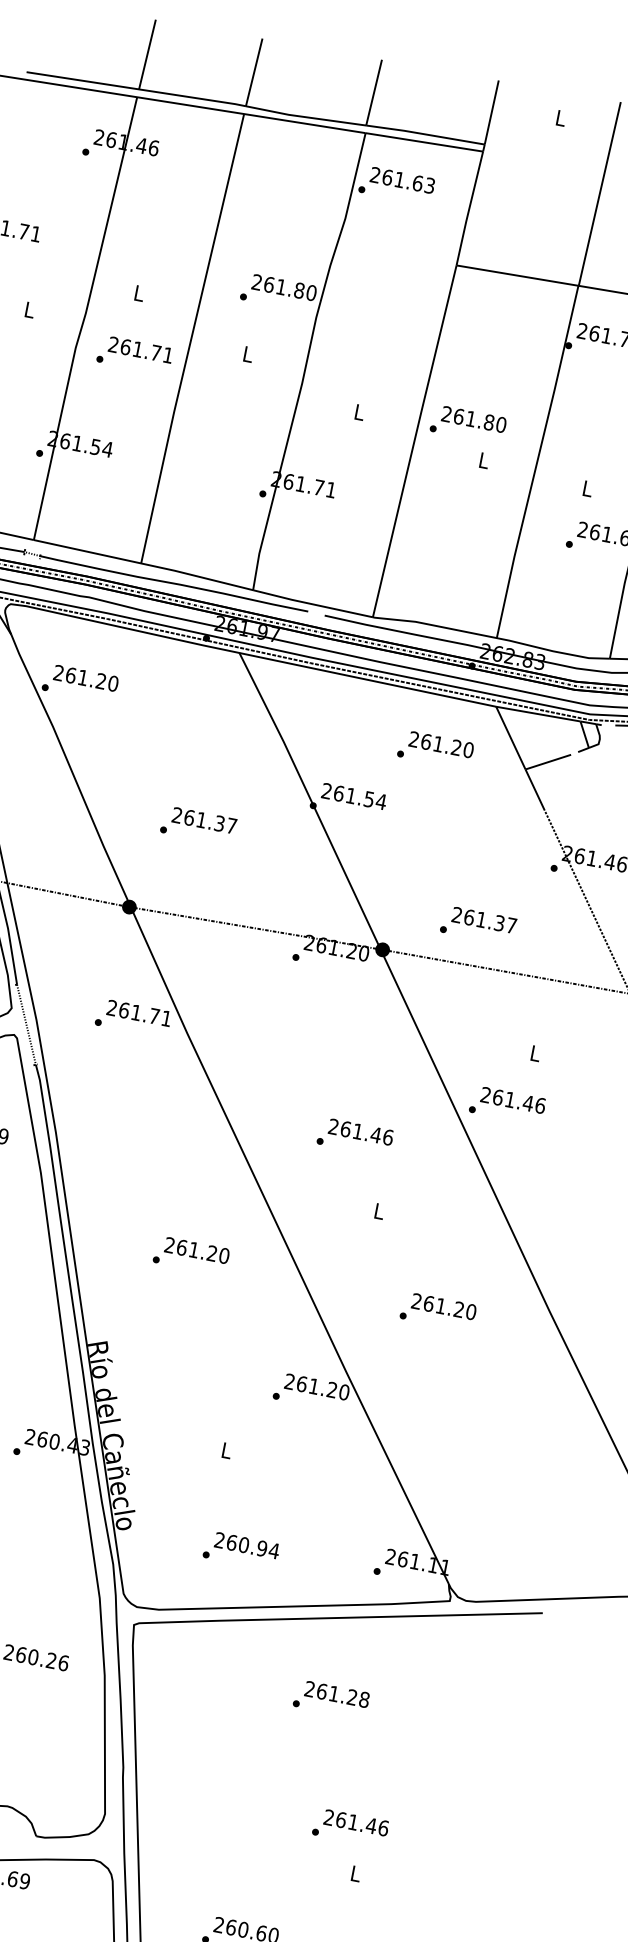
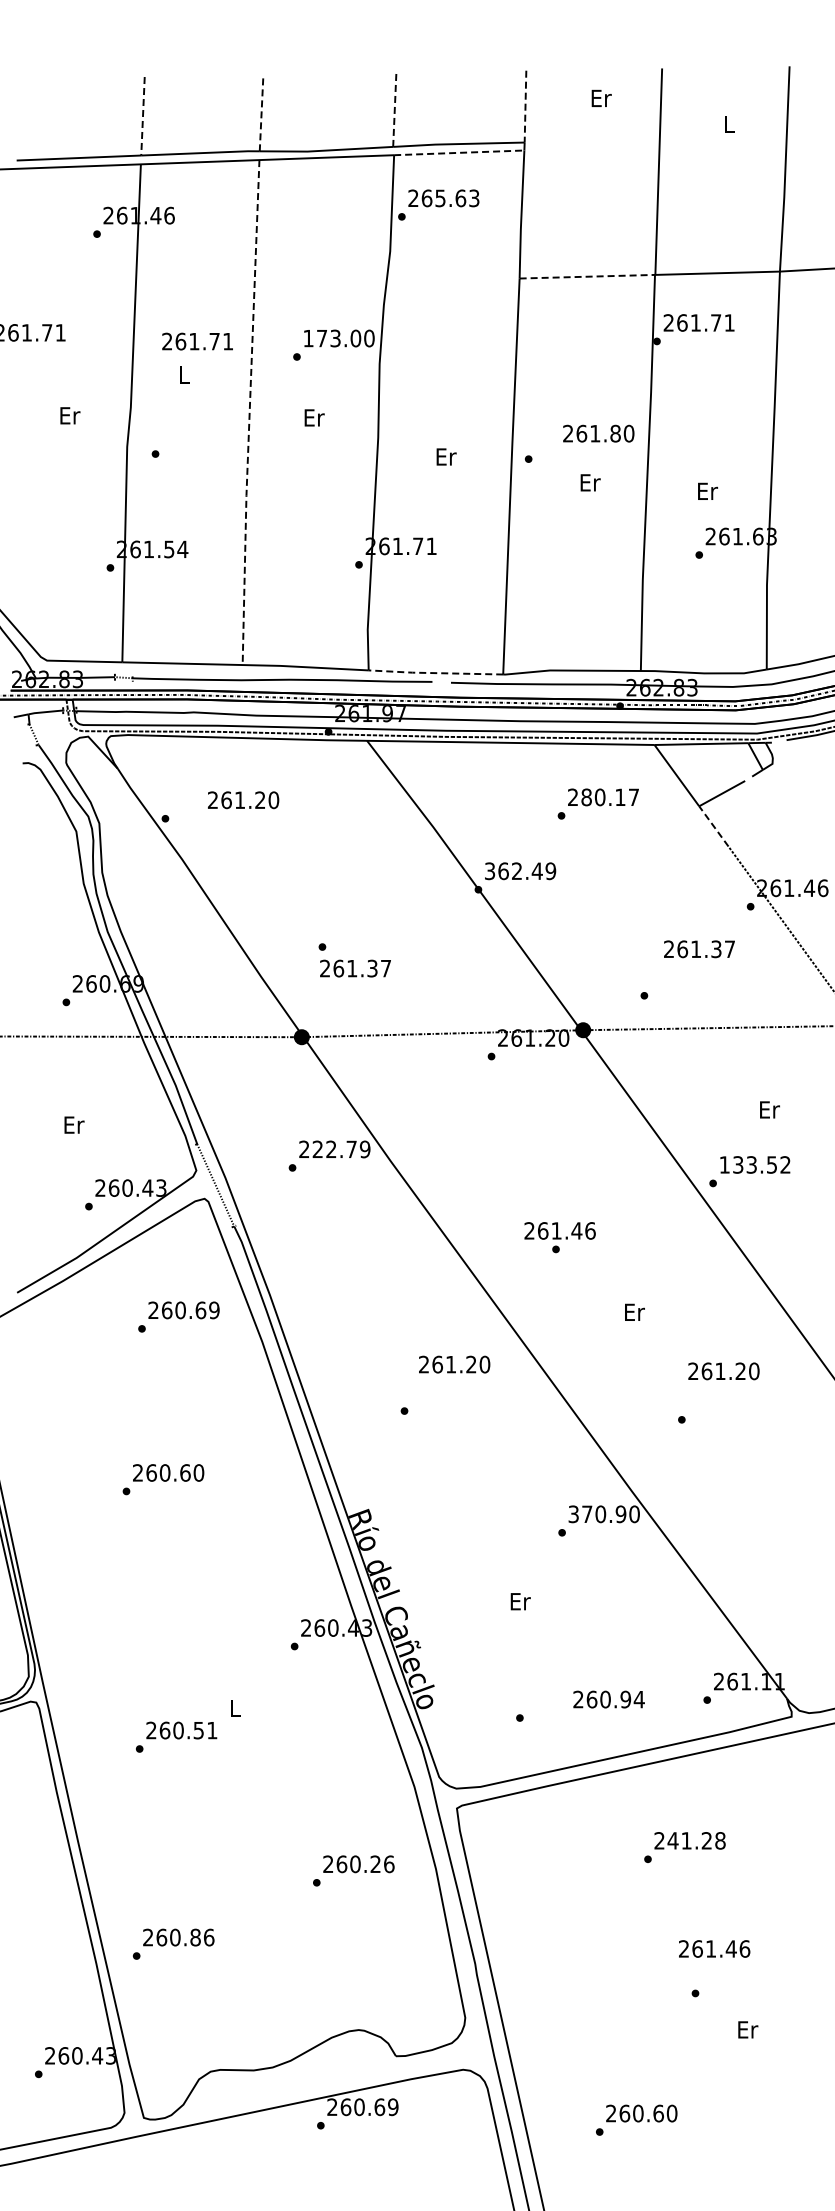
line: (146, 54) -> (142, 116), solid -> dashed
line: (254, 71) -> (261, 112), solid -> dashed
line: (373, 92) -> (394, 109), solid -> dashed
line: (491, 112) -> (525, 106), solid -> dashed
text: (561, 118) -> (601, 98), L -> Er
line: (424, 142) -> (459, 152), solid -> dashed
text: (399, 179) -> (440, 198), 261.63 -> 265.63
line: (517, 275) -> (587, 276), solid -> dashed
text: (278, 286) -> (332, 338), 261.80 -> 173.00
text: (30, 309) -> (70, 415), L -> Er
line: (191, 339) -> (249, 413), solid -> dashed
text: (140, 349) -> (197, 341), moved
text: (248, 354) -> (314, 417), L -> Er
text: (360, 412) -> (446, 456), L -> Er
text: (473, 419) -> (598, 433), moved
text: (484, 460) -> (590, 482), L -> Er
text: (588, 488) -> (708, 490), L -> Er
line: (312, 604) -> (435, 673), solid -> dashed
text: (86, 678) -> (243, 800), moved
text: (447, 746) -> (610, 797), 261.20 -> 280.17
line: (534, 790) -> (713, 826), solid -> dashed
text: (354, 796) -> (520, 871), 261.54 -> 362.49
text: (204, 820) -> (355, 968), moved
text: (484, 920) -> (699, 949), moved
text: (145, 1014) -> (341, 1149), 261.71 -> 222.79
text: (536, 1053) -> (770, 1109), L -> Er
text: (512, 1099) -> (754, 1164), 261.46 -> 133.52
text: (360, 1131) -> (559, 1230), moved
text: (379, 1210) -> (634, 1311), L -> Er
text: (197, 1250) -> (454, 1364), moved
text: (443, 1306) -> (723, 1371), moved
text: (311, 1386) -> (597, 1514), 261.20 -> 370.90
text: (227, 1450) -> (520, 1601), L -> Er
text: (246, 1545) -> (608, 1699), moved
text: (321, 1691) -> (672, 1840), 261.28 -> 241.28
text: (356, 1822) -> (714, 1948), moved
text: (356, 1873) -> (748, 2029), L -> Er

